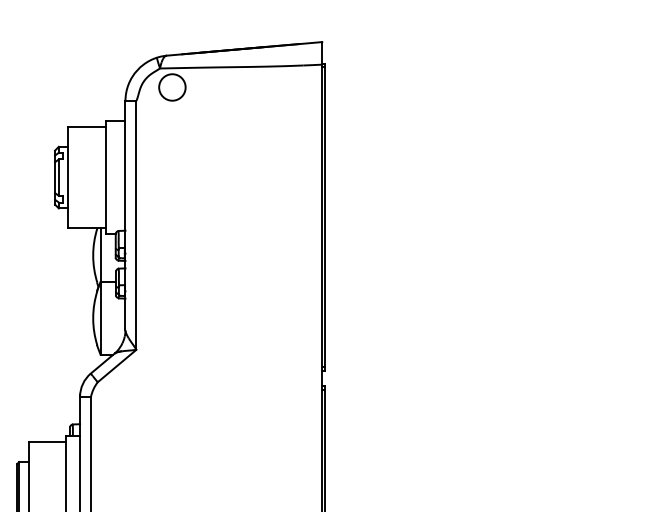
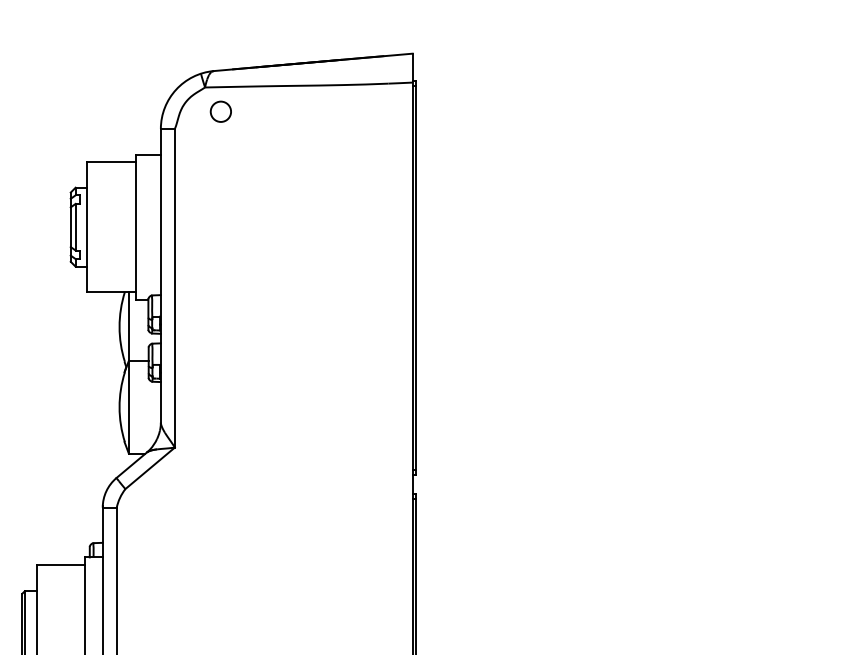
circle: (172, 87) -> (220, 111), size x0.6

